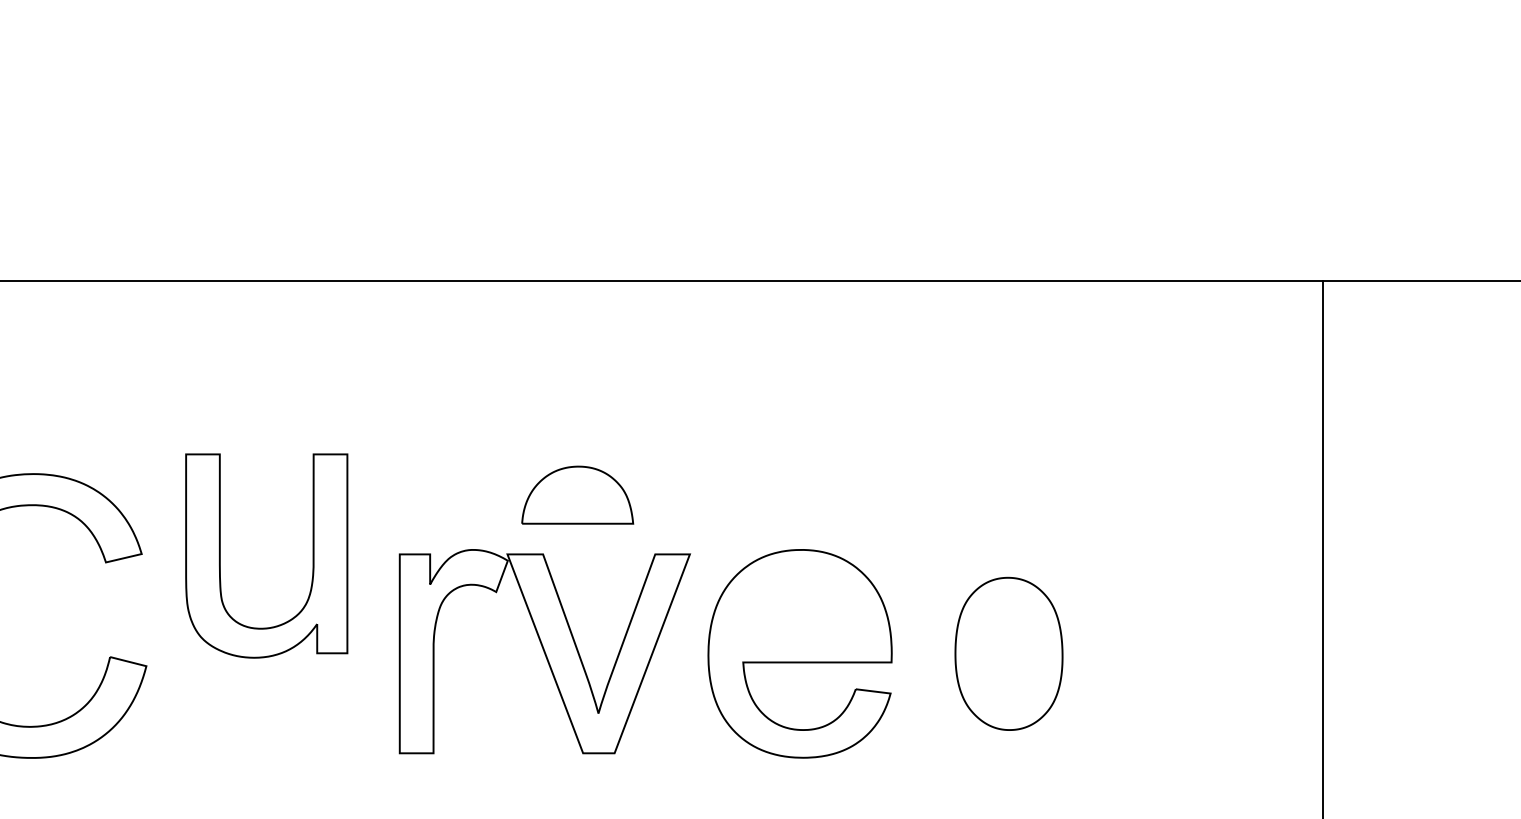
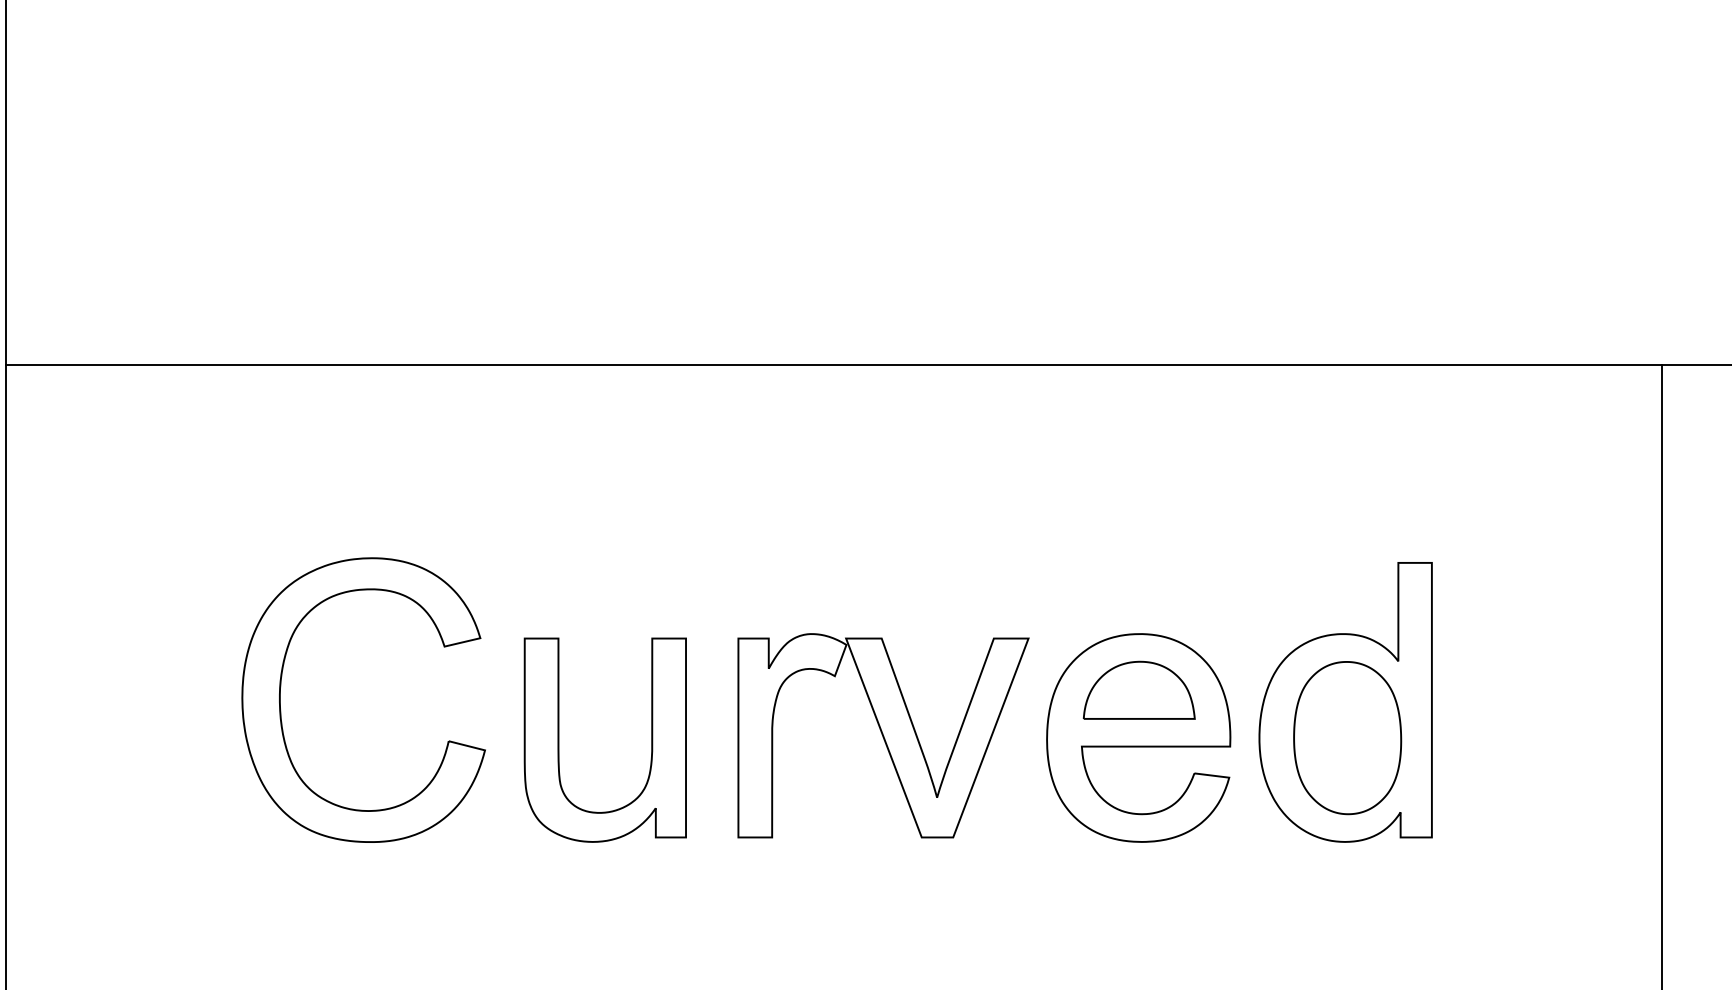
part: (576, 494) -> (1138, 689), moved
part: (220, 555) -> (559, 739), moved
part: (1006, 618) -> (1345, 702), added

